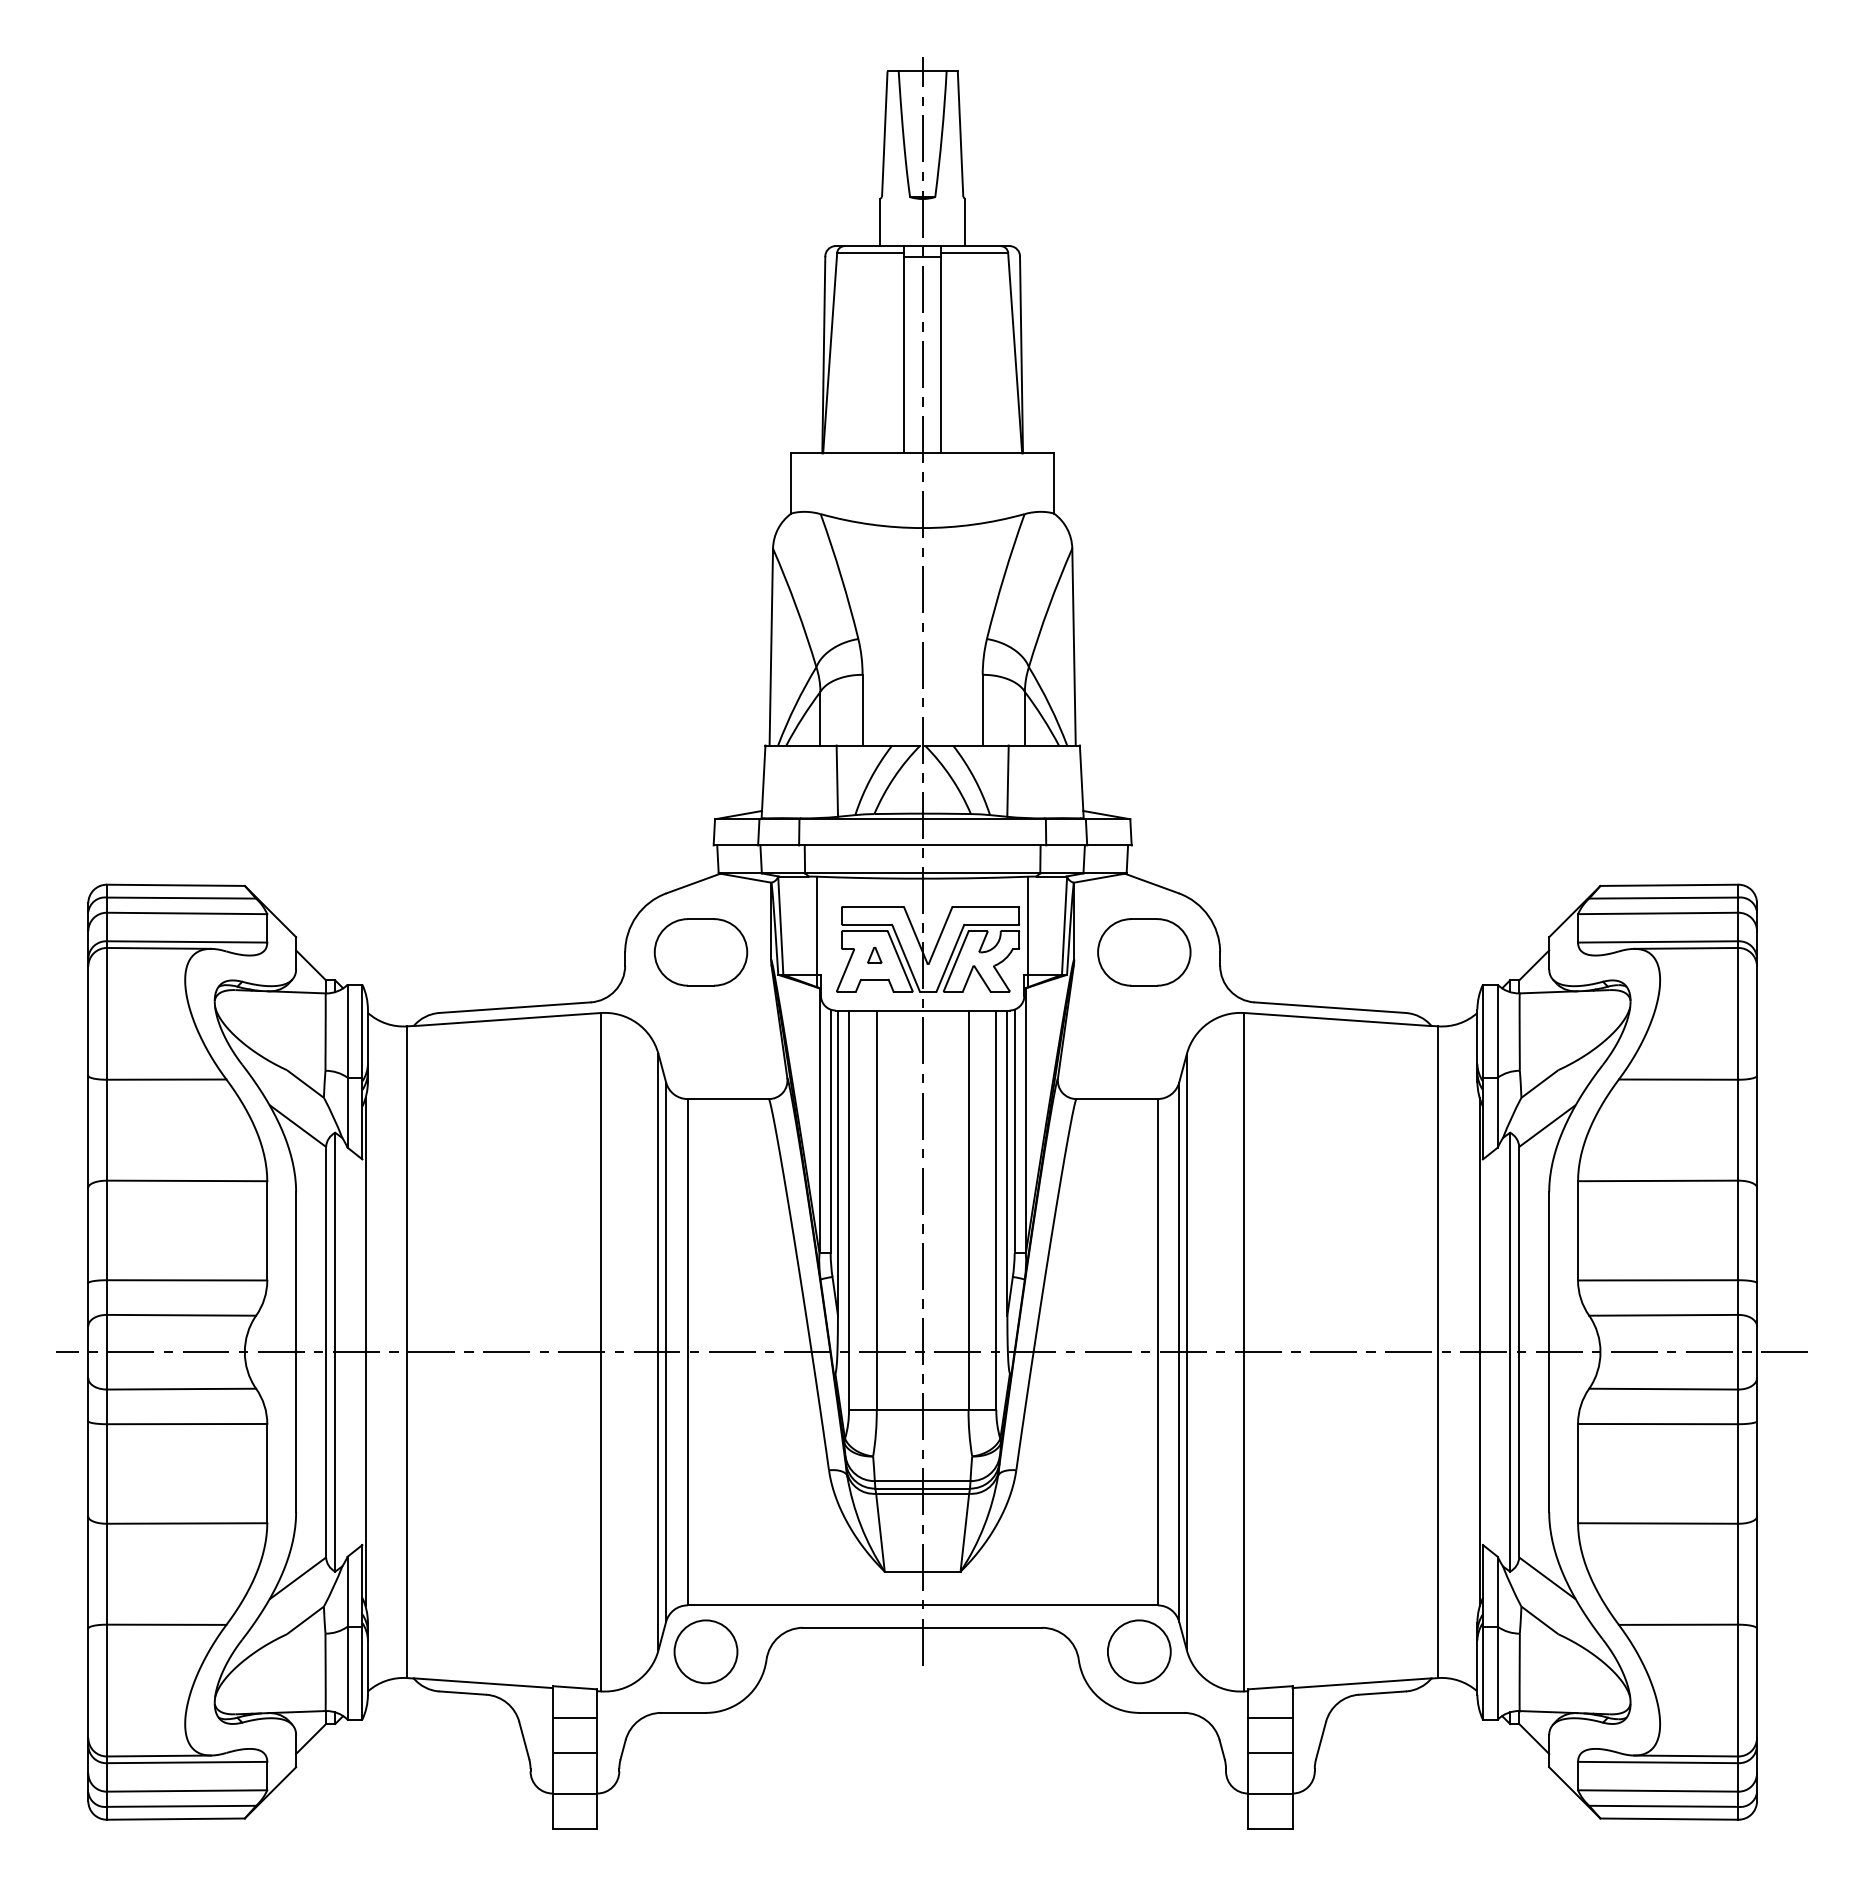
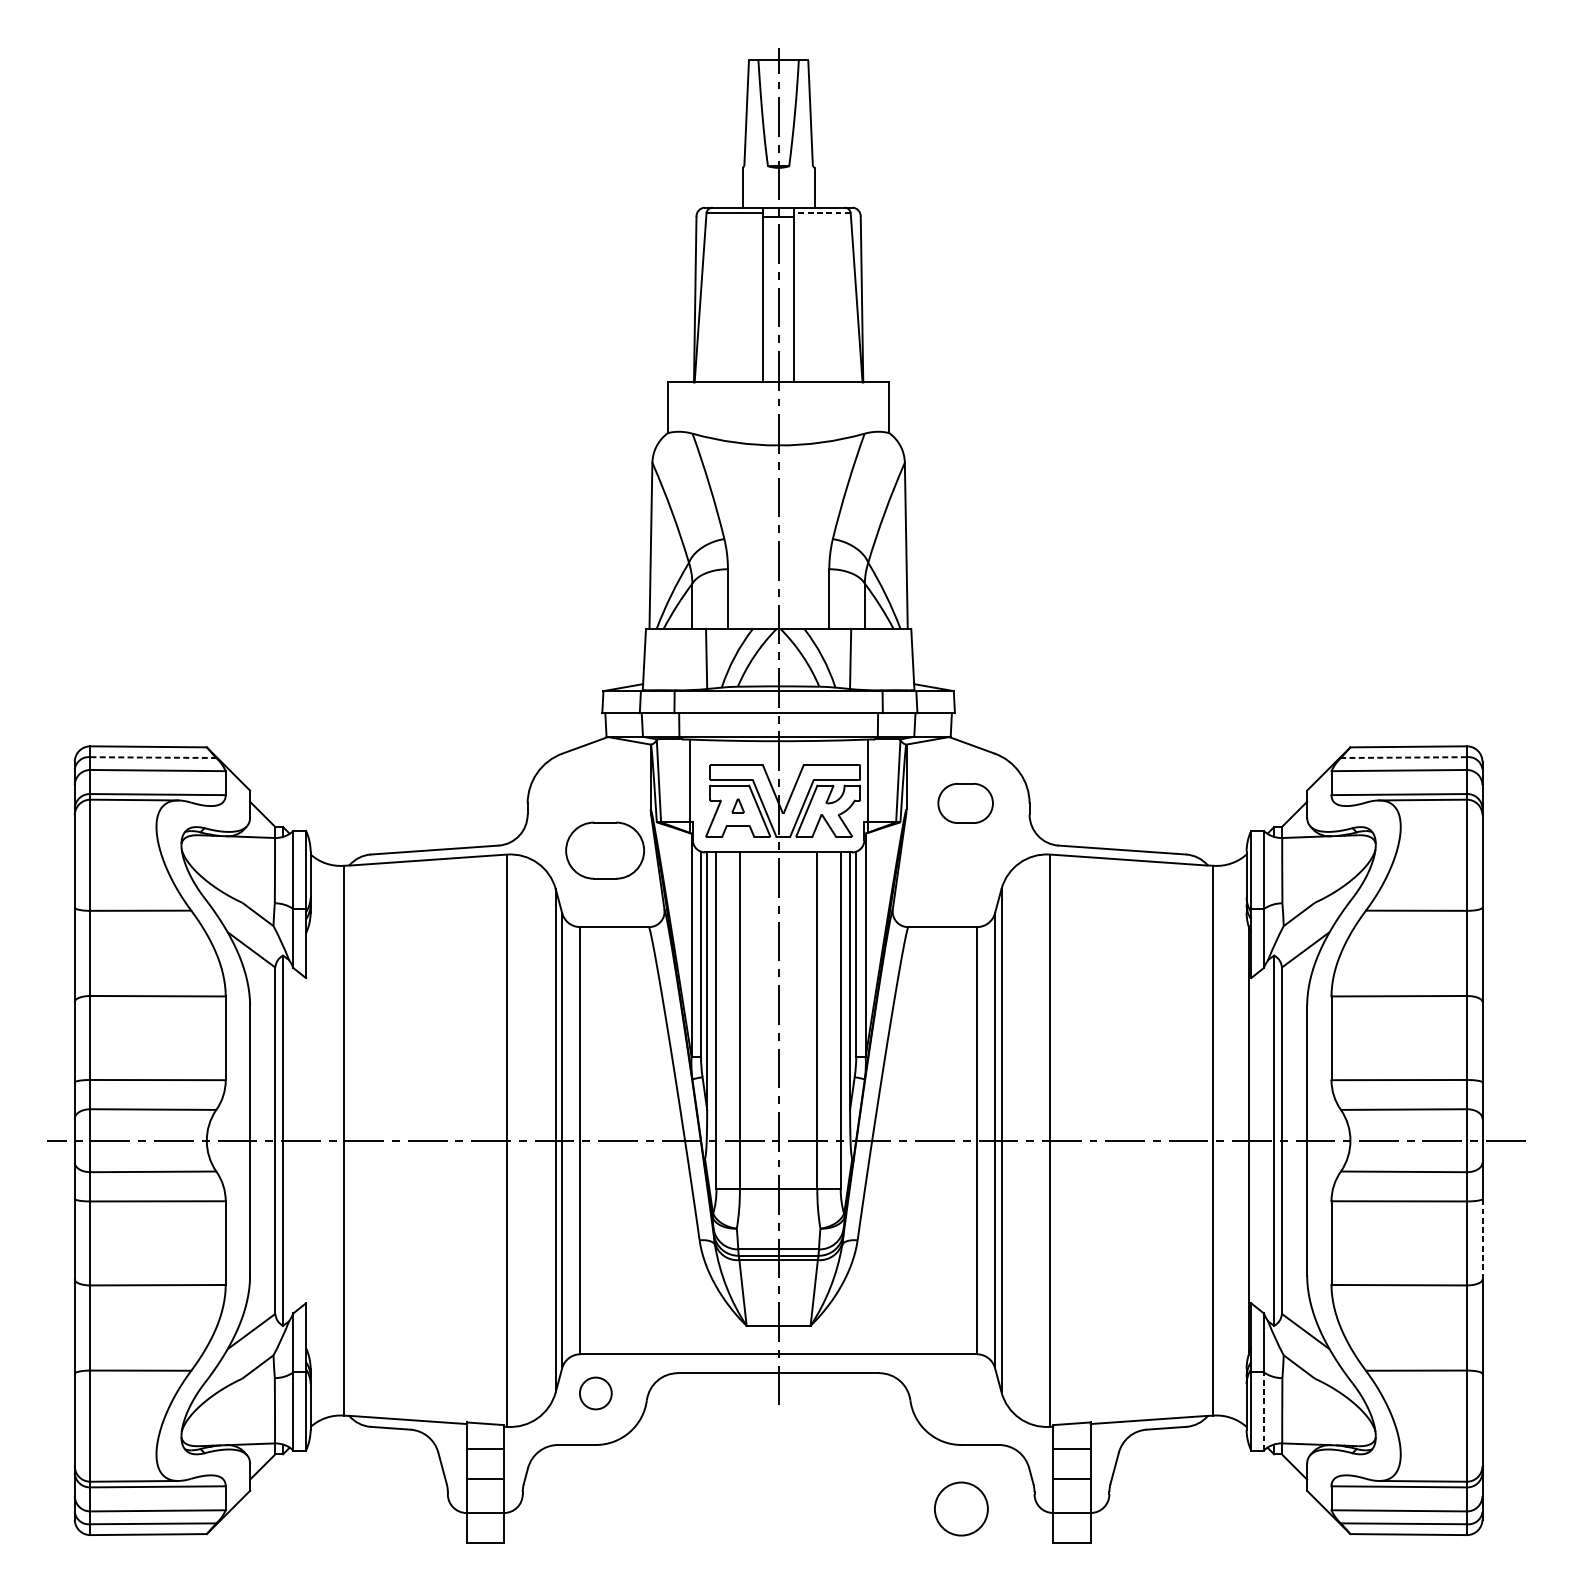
line: (974, 253) -> (822, 213), solid -> dashed
line: (181, 898) -> (153, 757), solid -> dashed
line: (1663, 898) -> (1403, 757), solid -> dashed
part: (700, 952) -> (604, 850), moved
part: (1144, 952) -> (965, 803), size x0.7
line: (365, 1351) -> (308, 1140), removed
line: (1757, 1468) -> (1482, 1238), solid -> dashed
circle: (705, 1651) -> (595, 1393), size x0.6
circle: (1139, 1651) -> (961, 1508), moved
line: (1497, 1672) -> (1263, 1410), solid -> dashed

